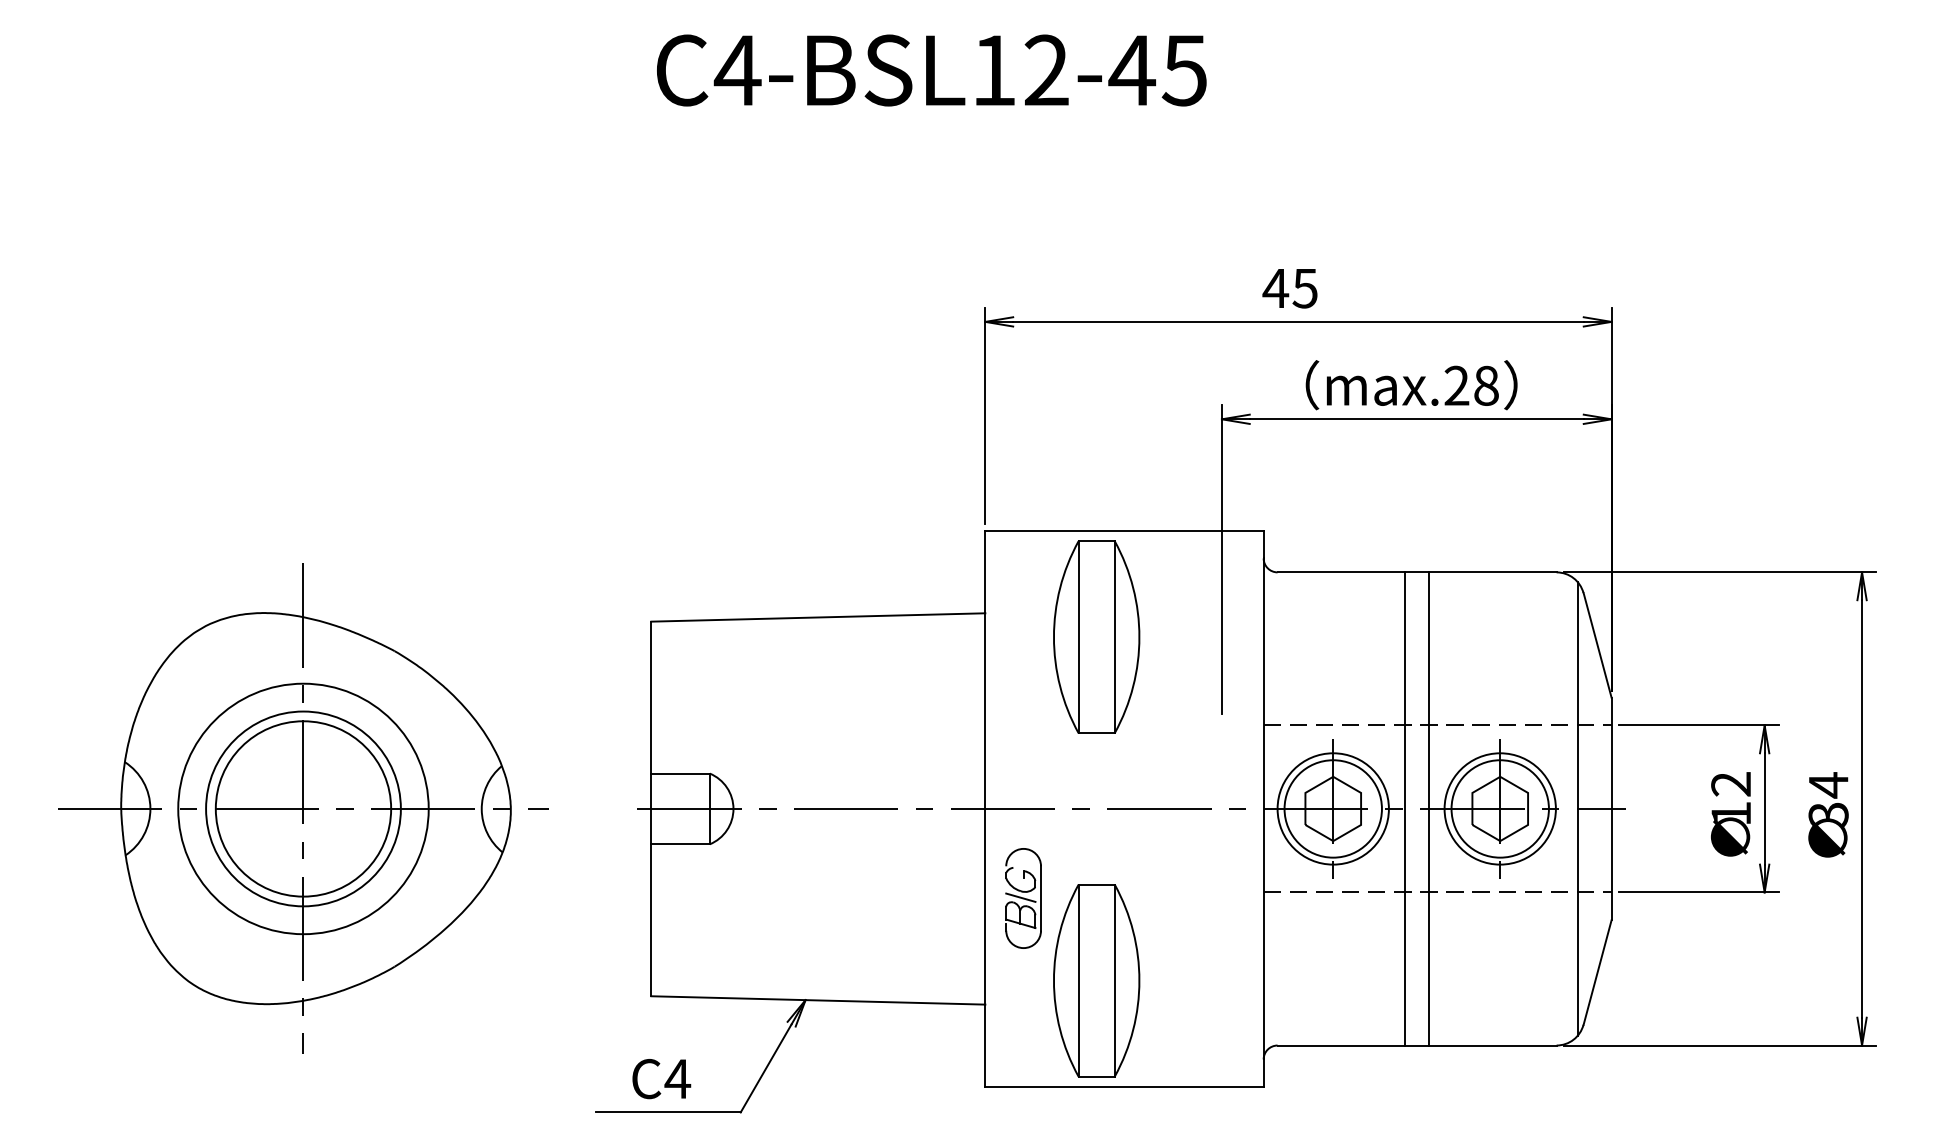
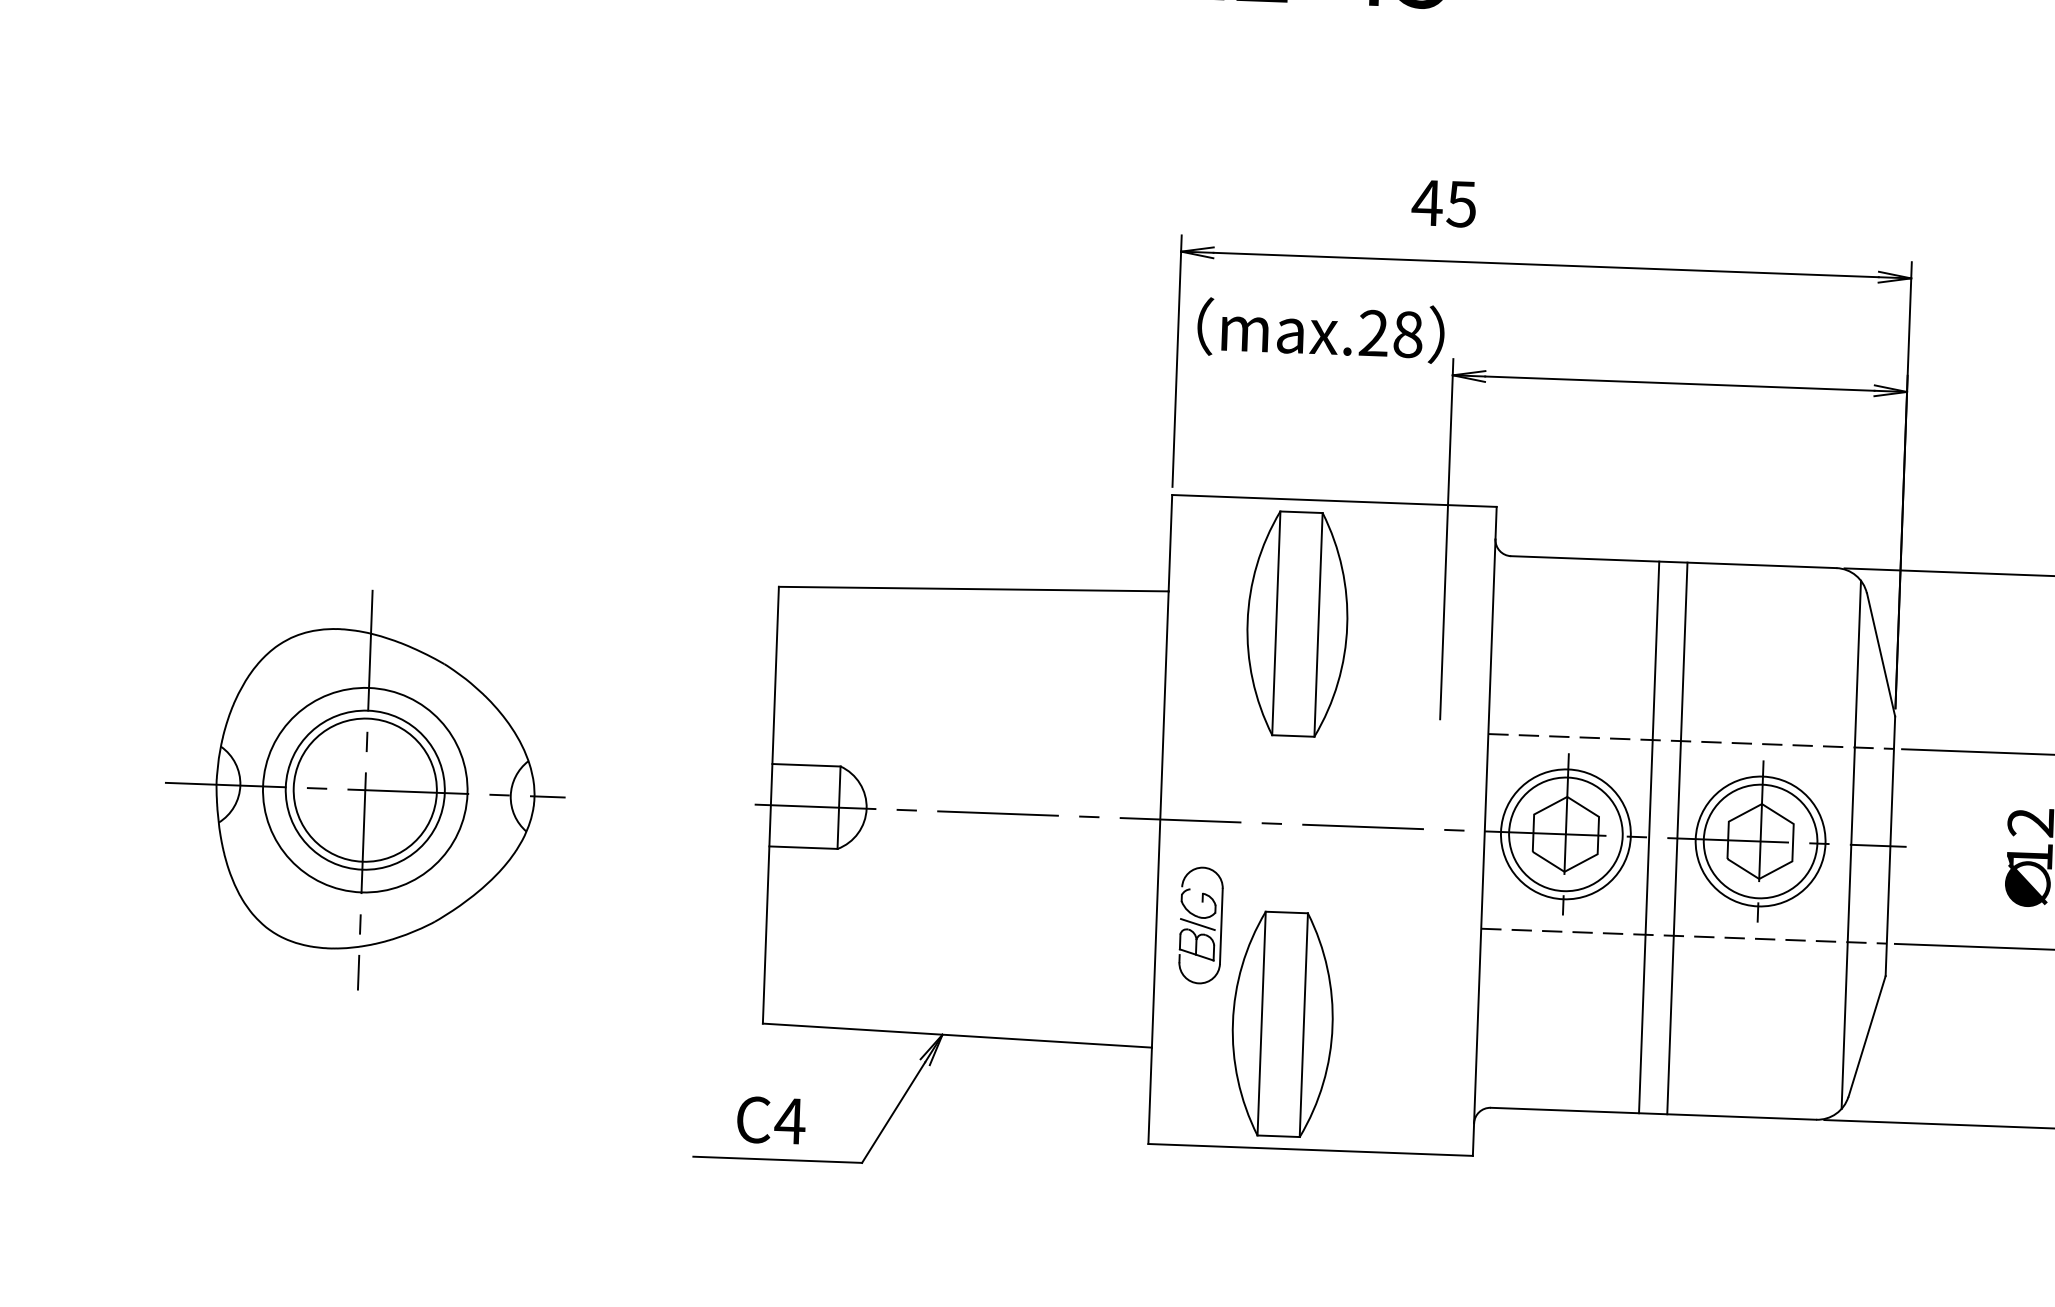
text: (1289, 288) -> (1443, 203), moved
text: (1411, 385) -> (1320, 331), moved
part: (303, 808) -> (365, 789), size x0.7

